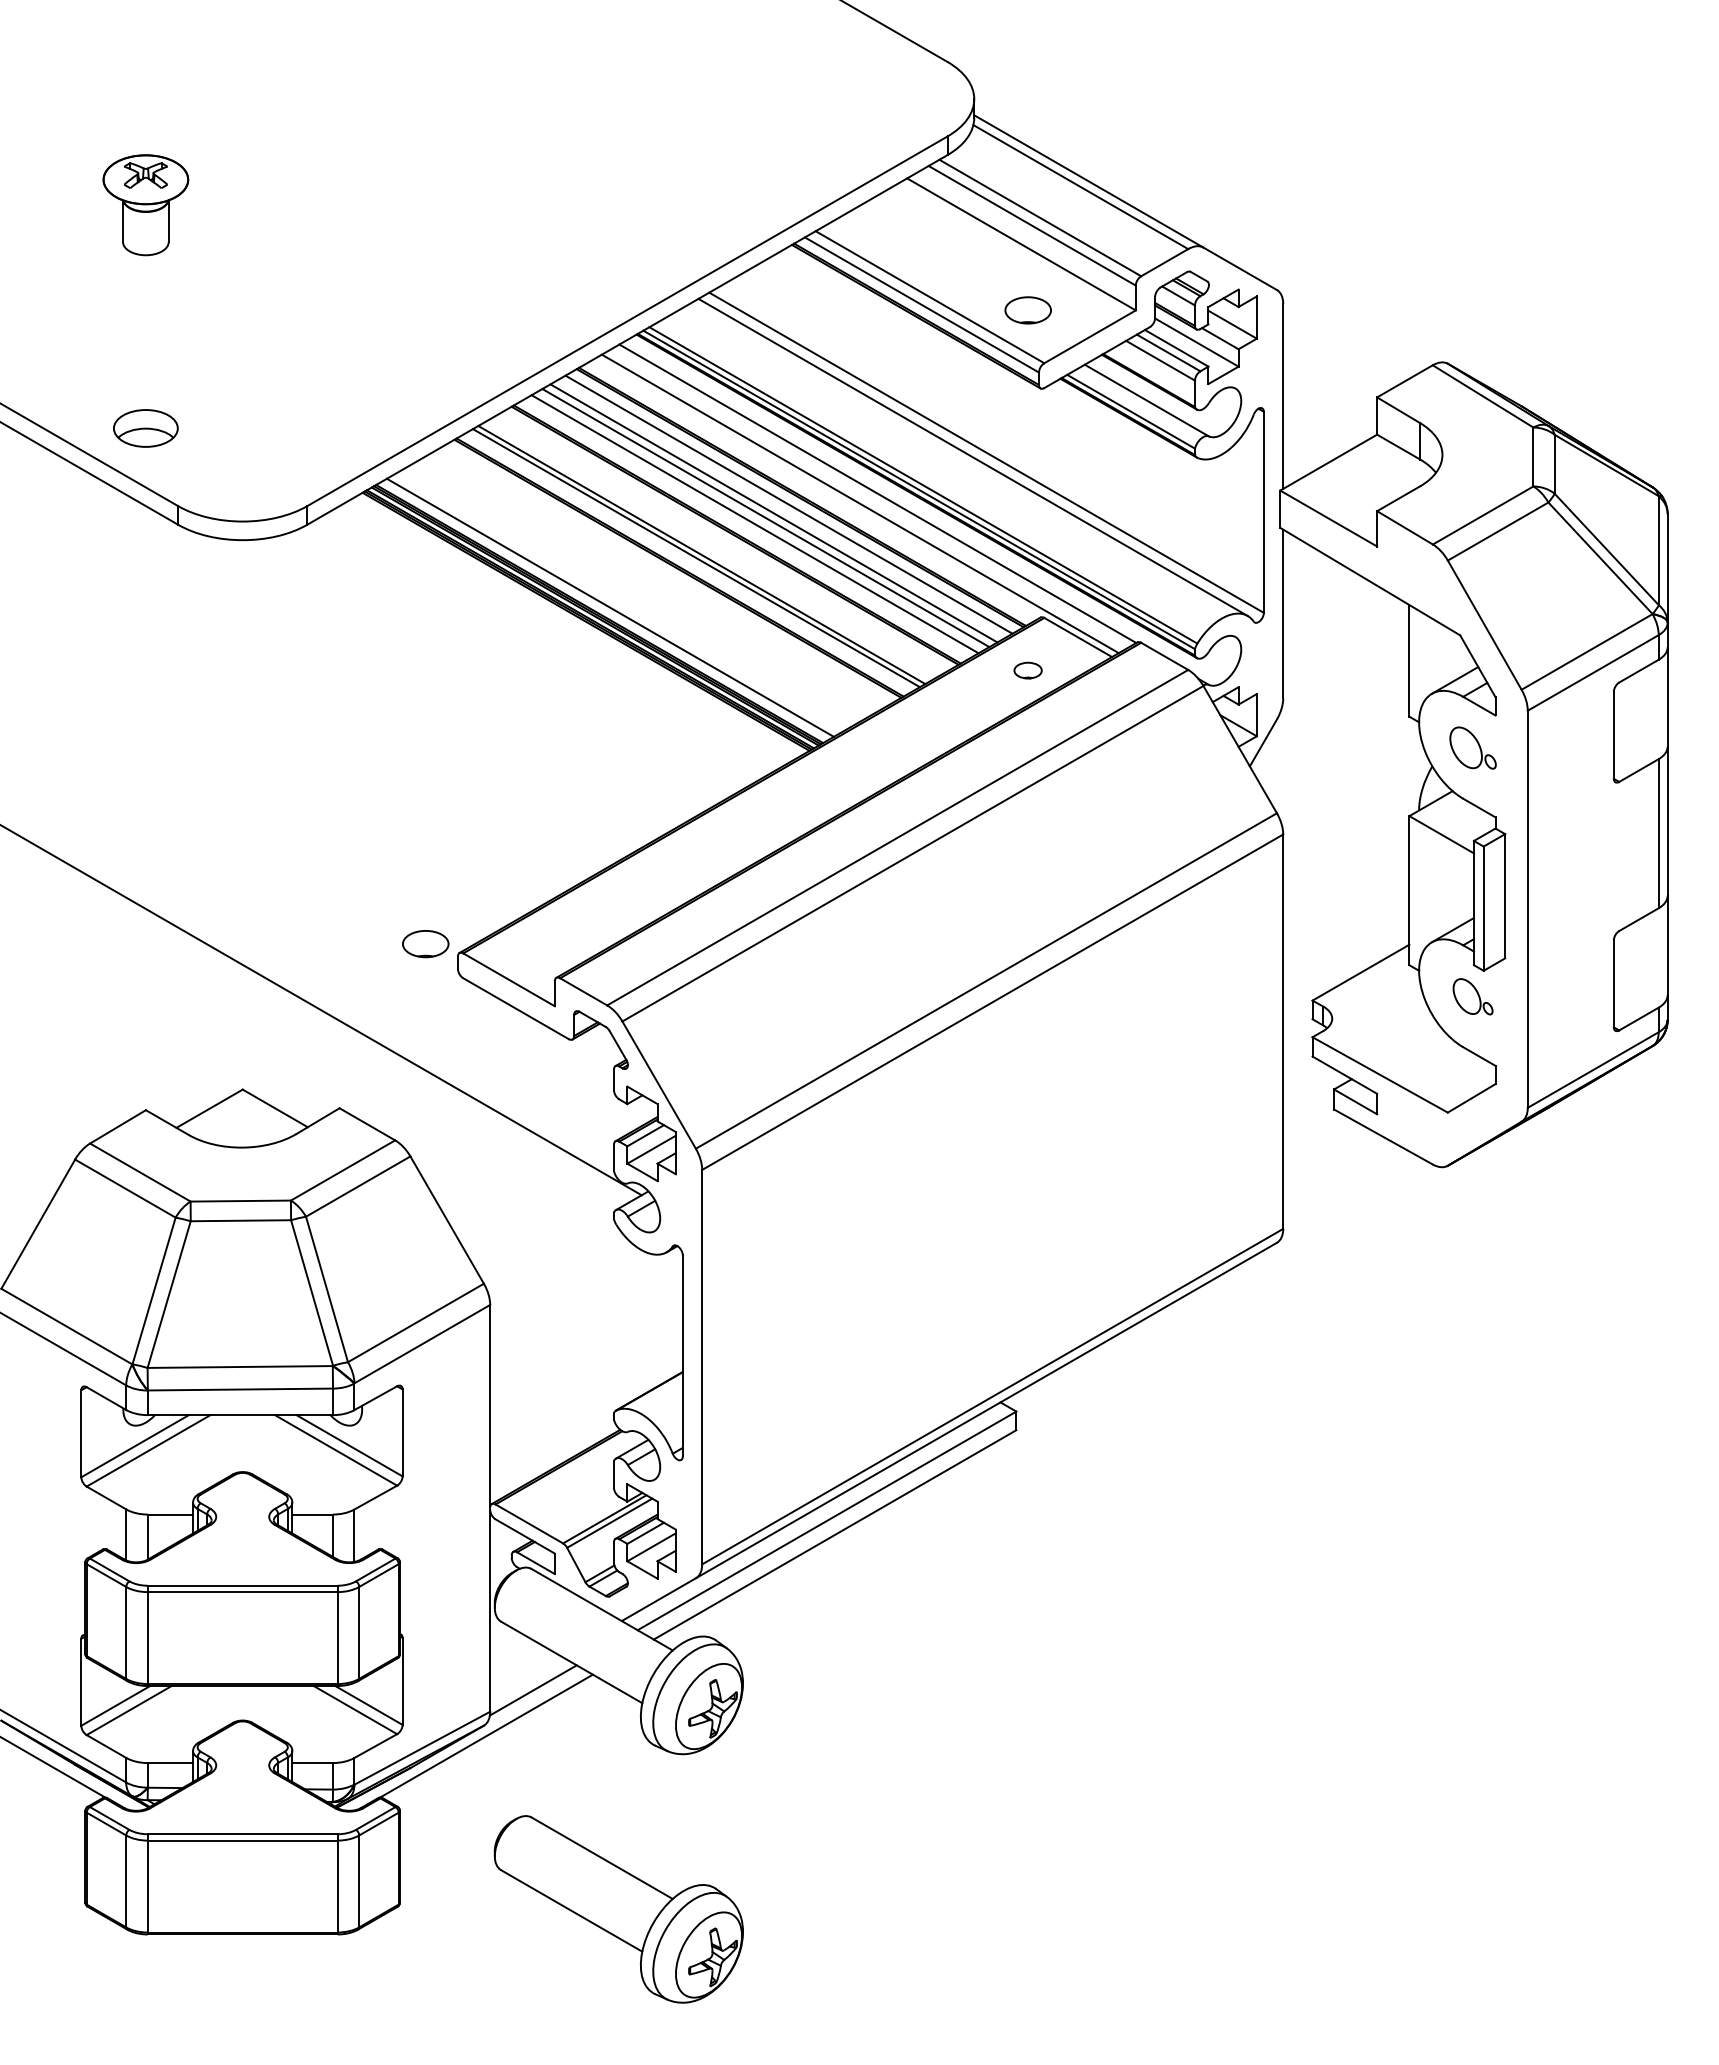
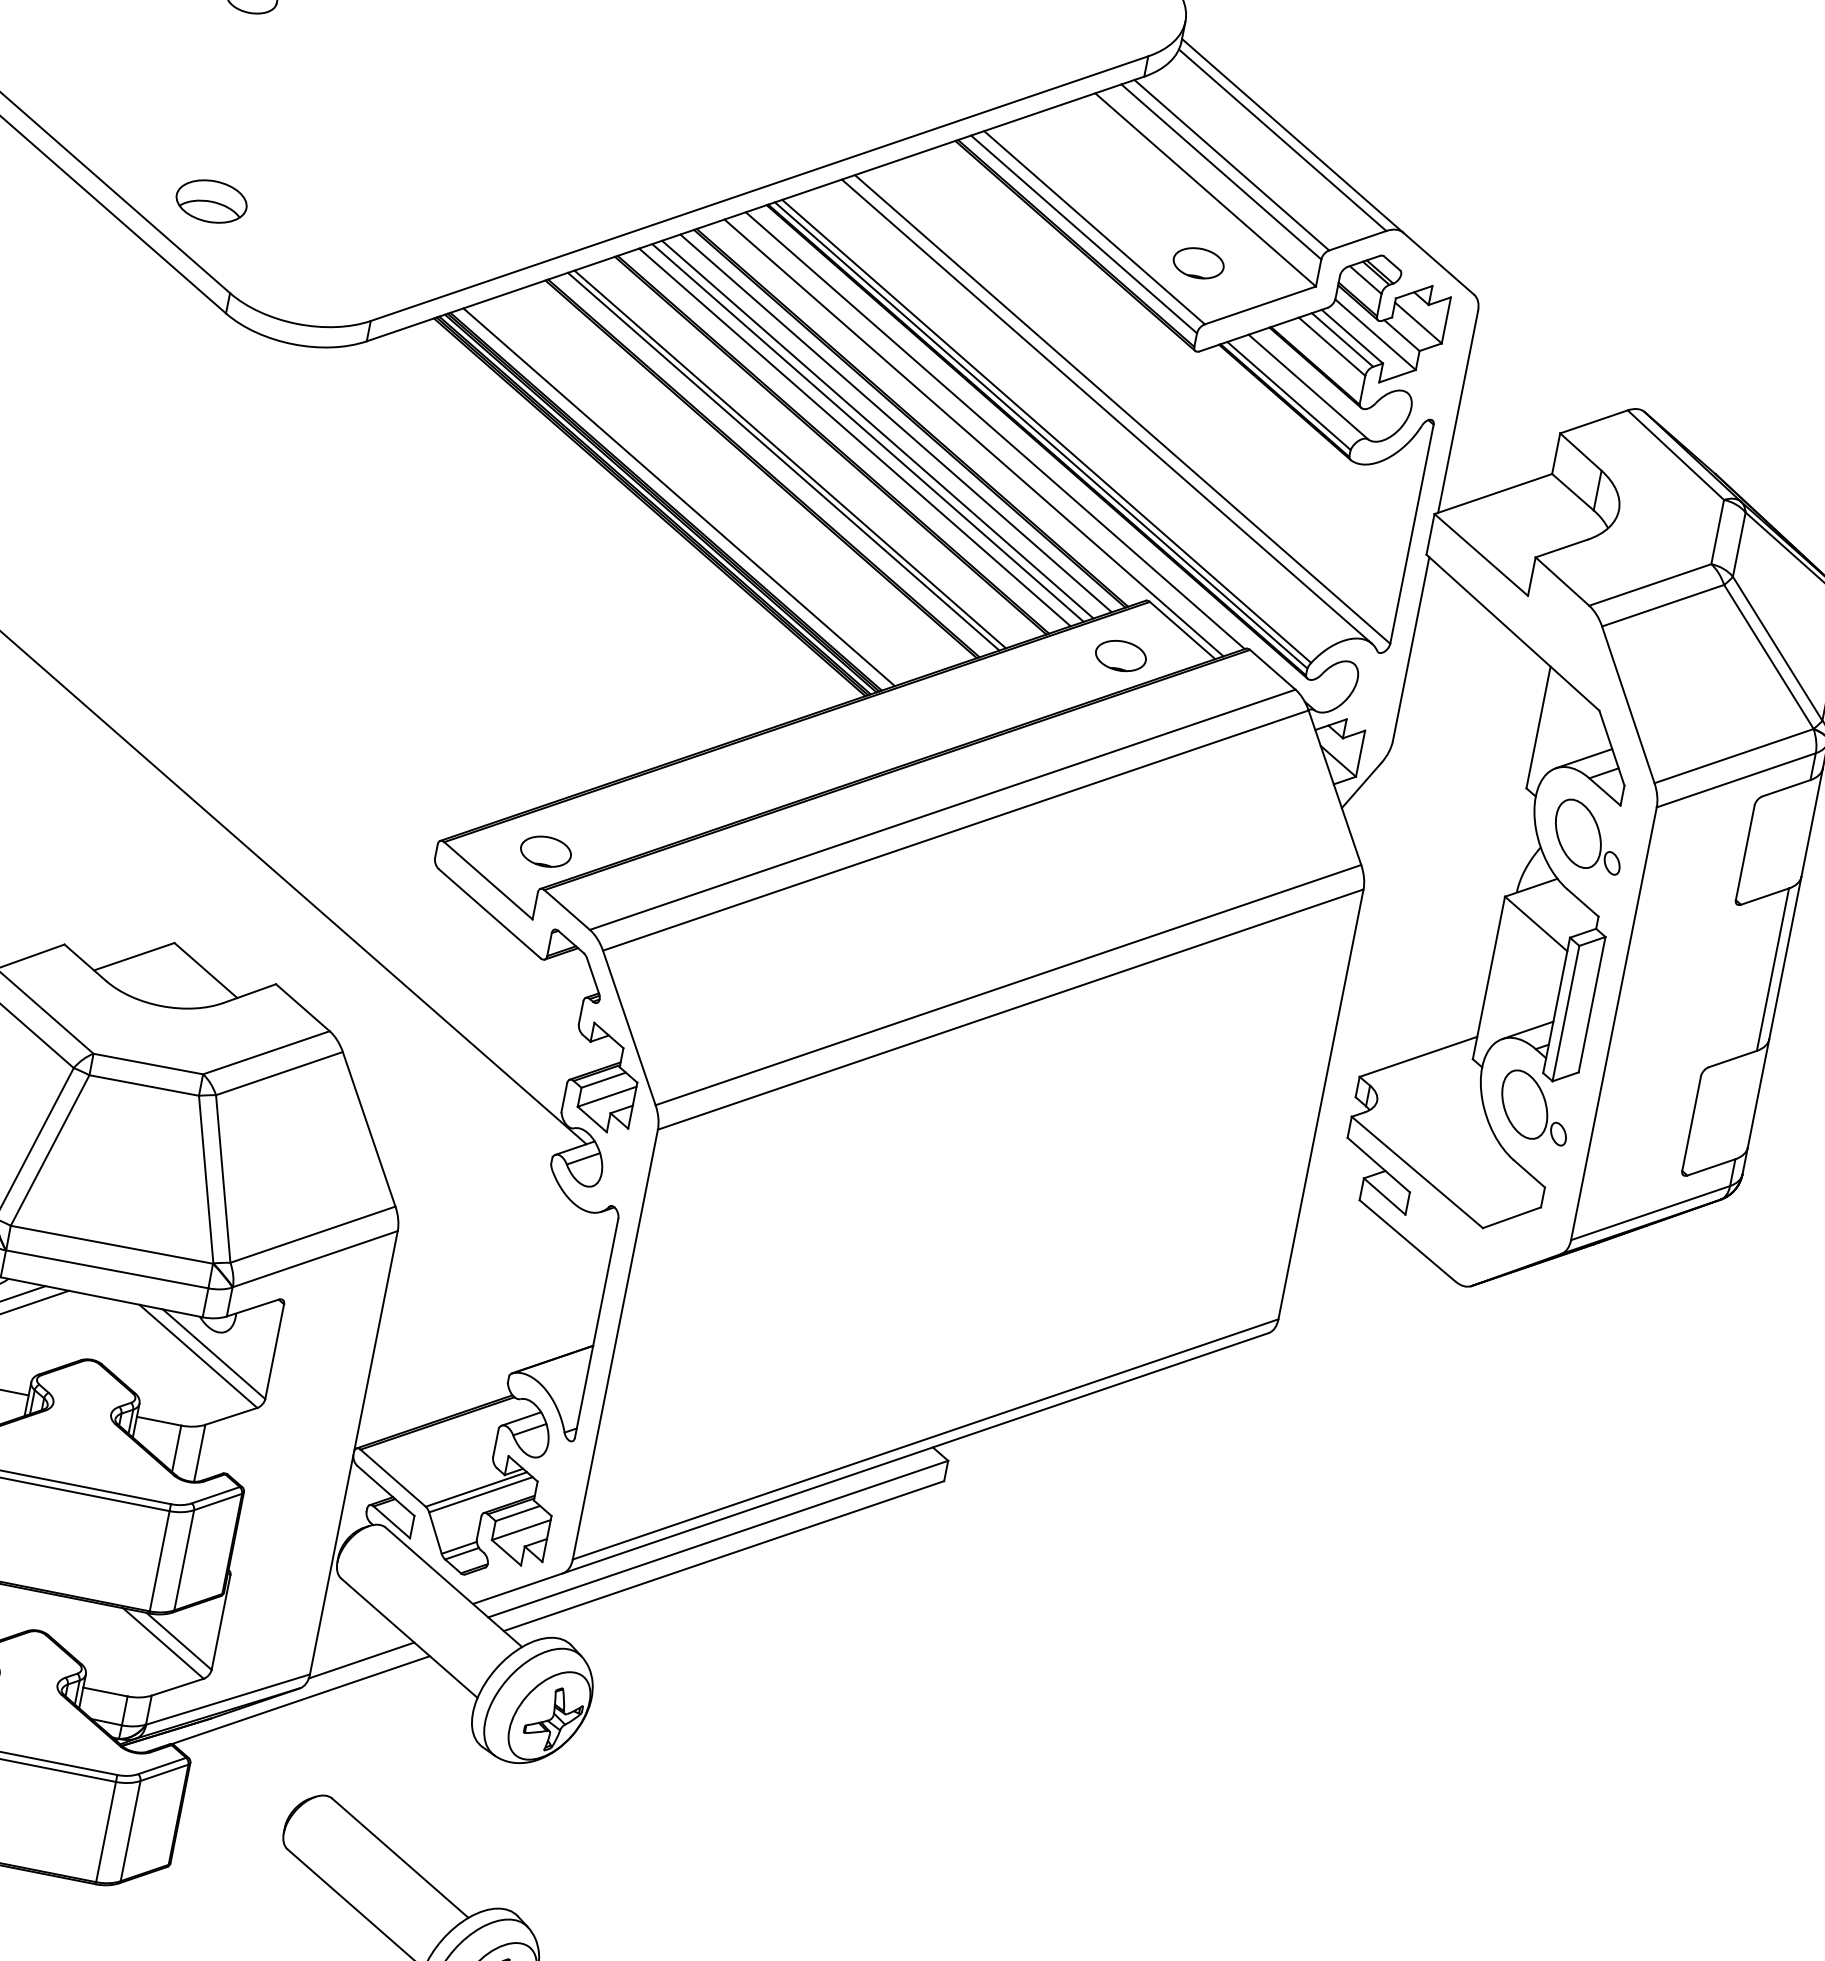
part: (1027, 670) -> (1120, 655), size x1.67
part: (1472, 747) -> (1588, 835), size x1.43
part: (425, 944) -> (545, 852), moved
part: (1472, 996) -> (1534, 1106), size x1.67

